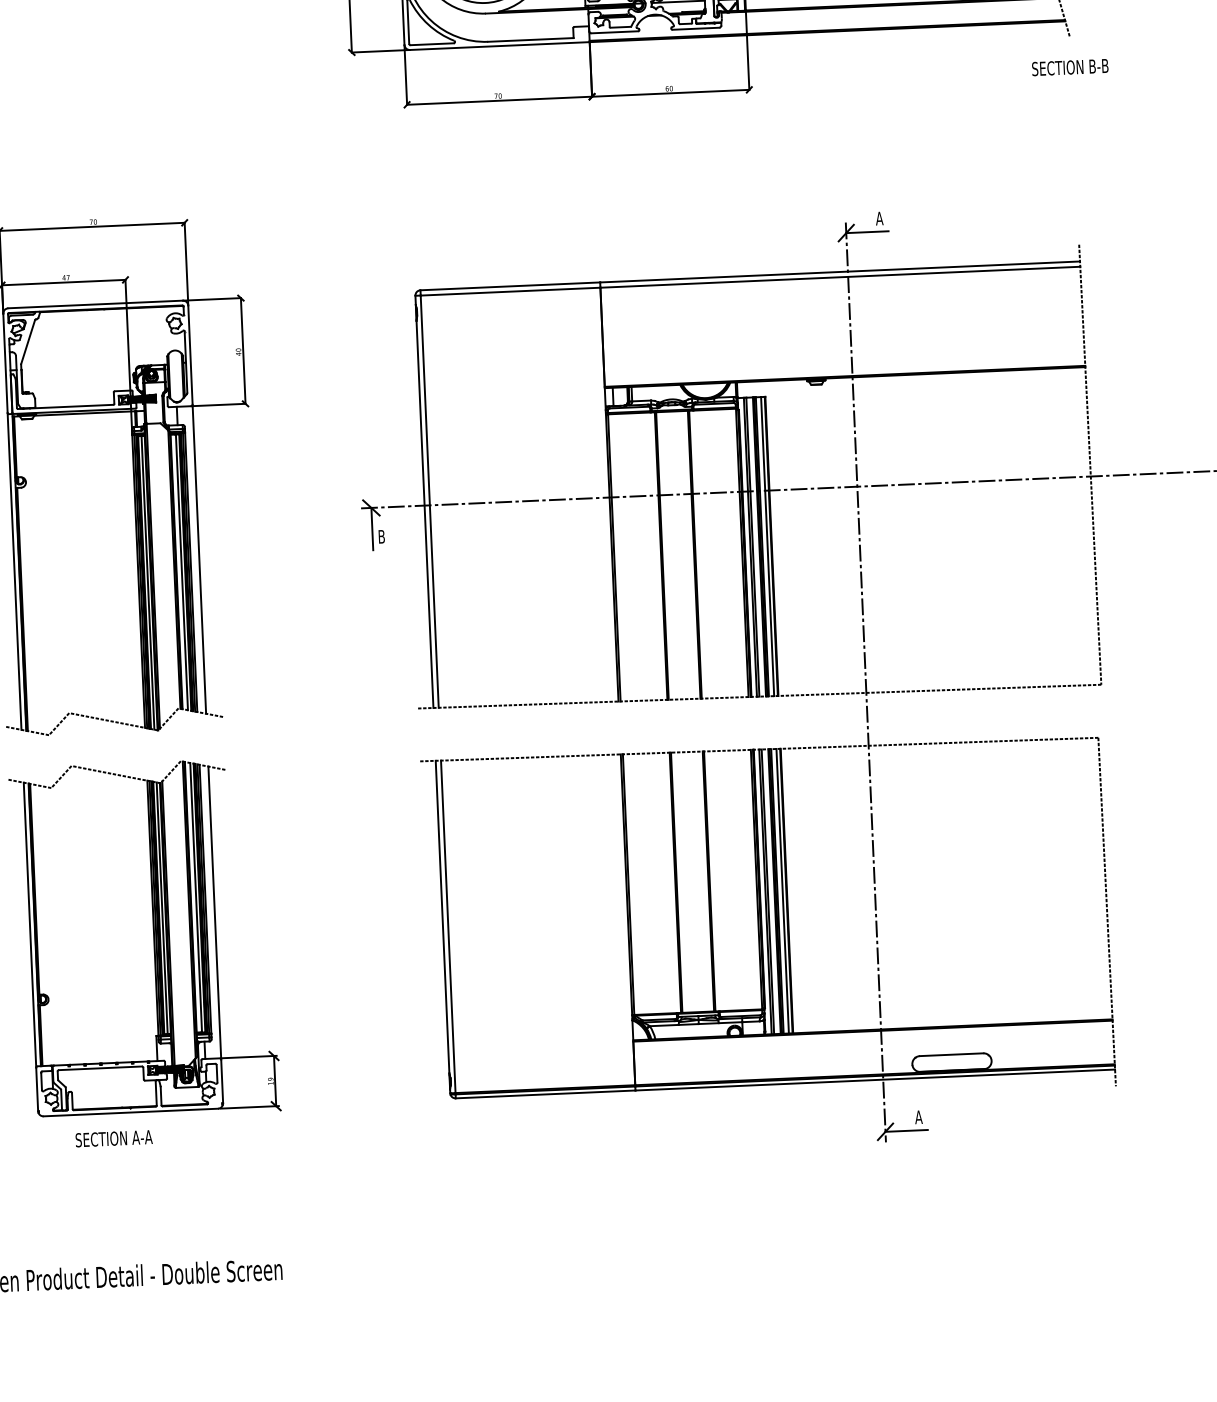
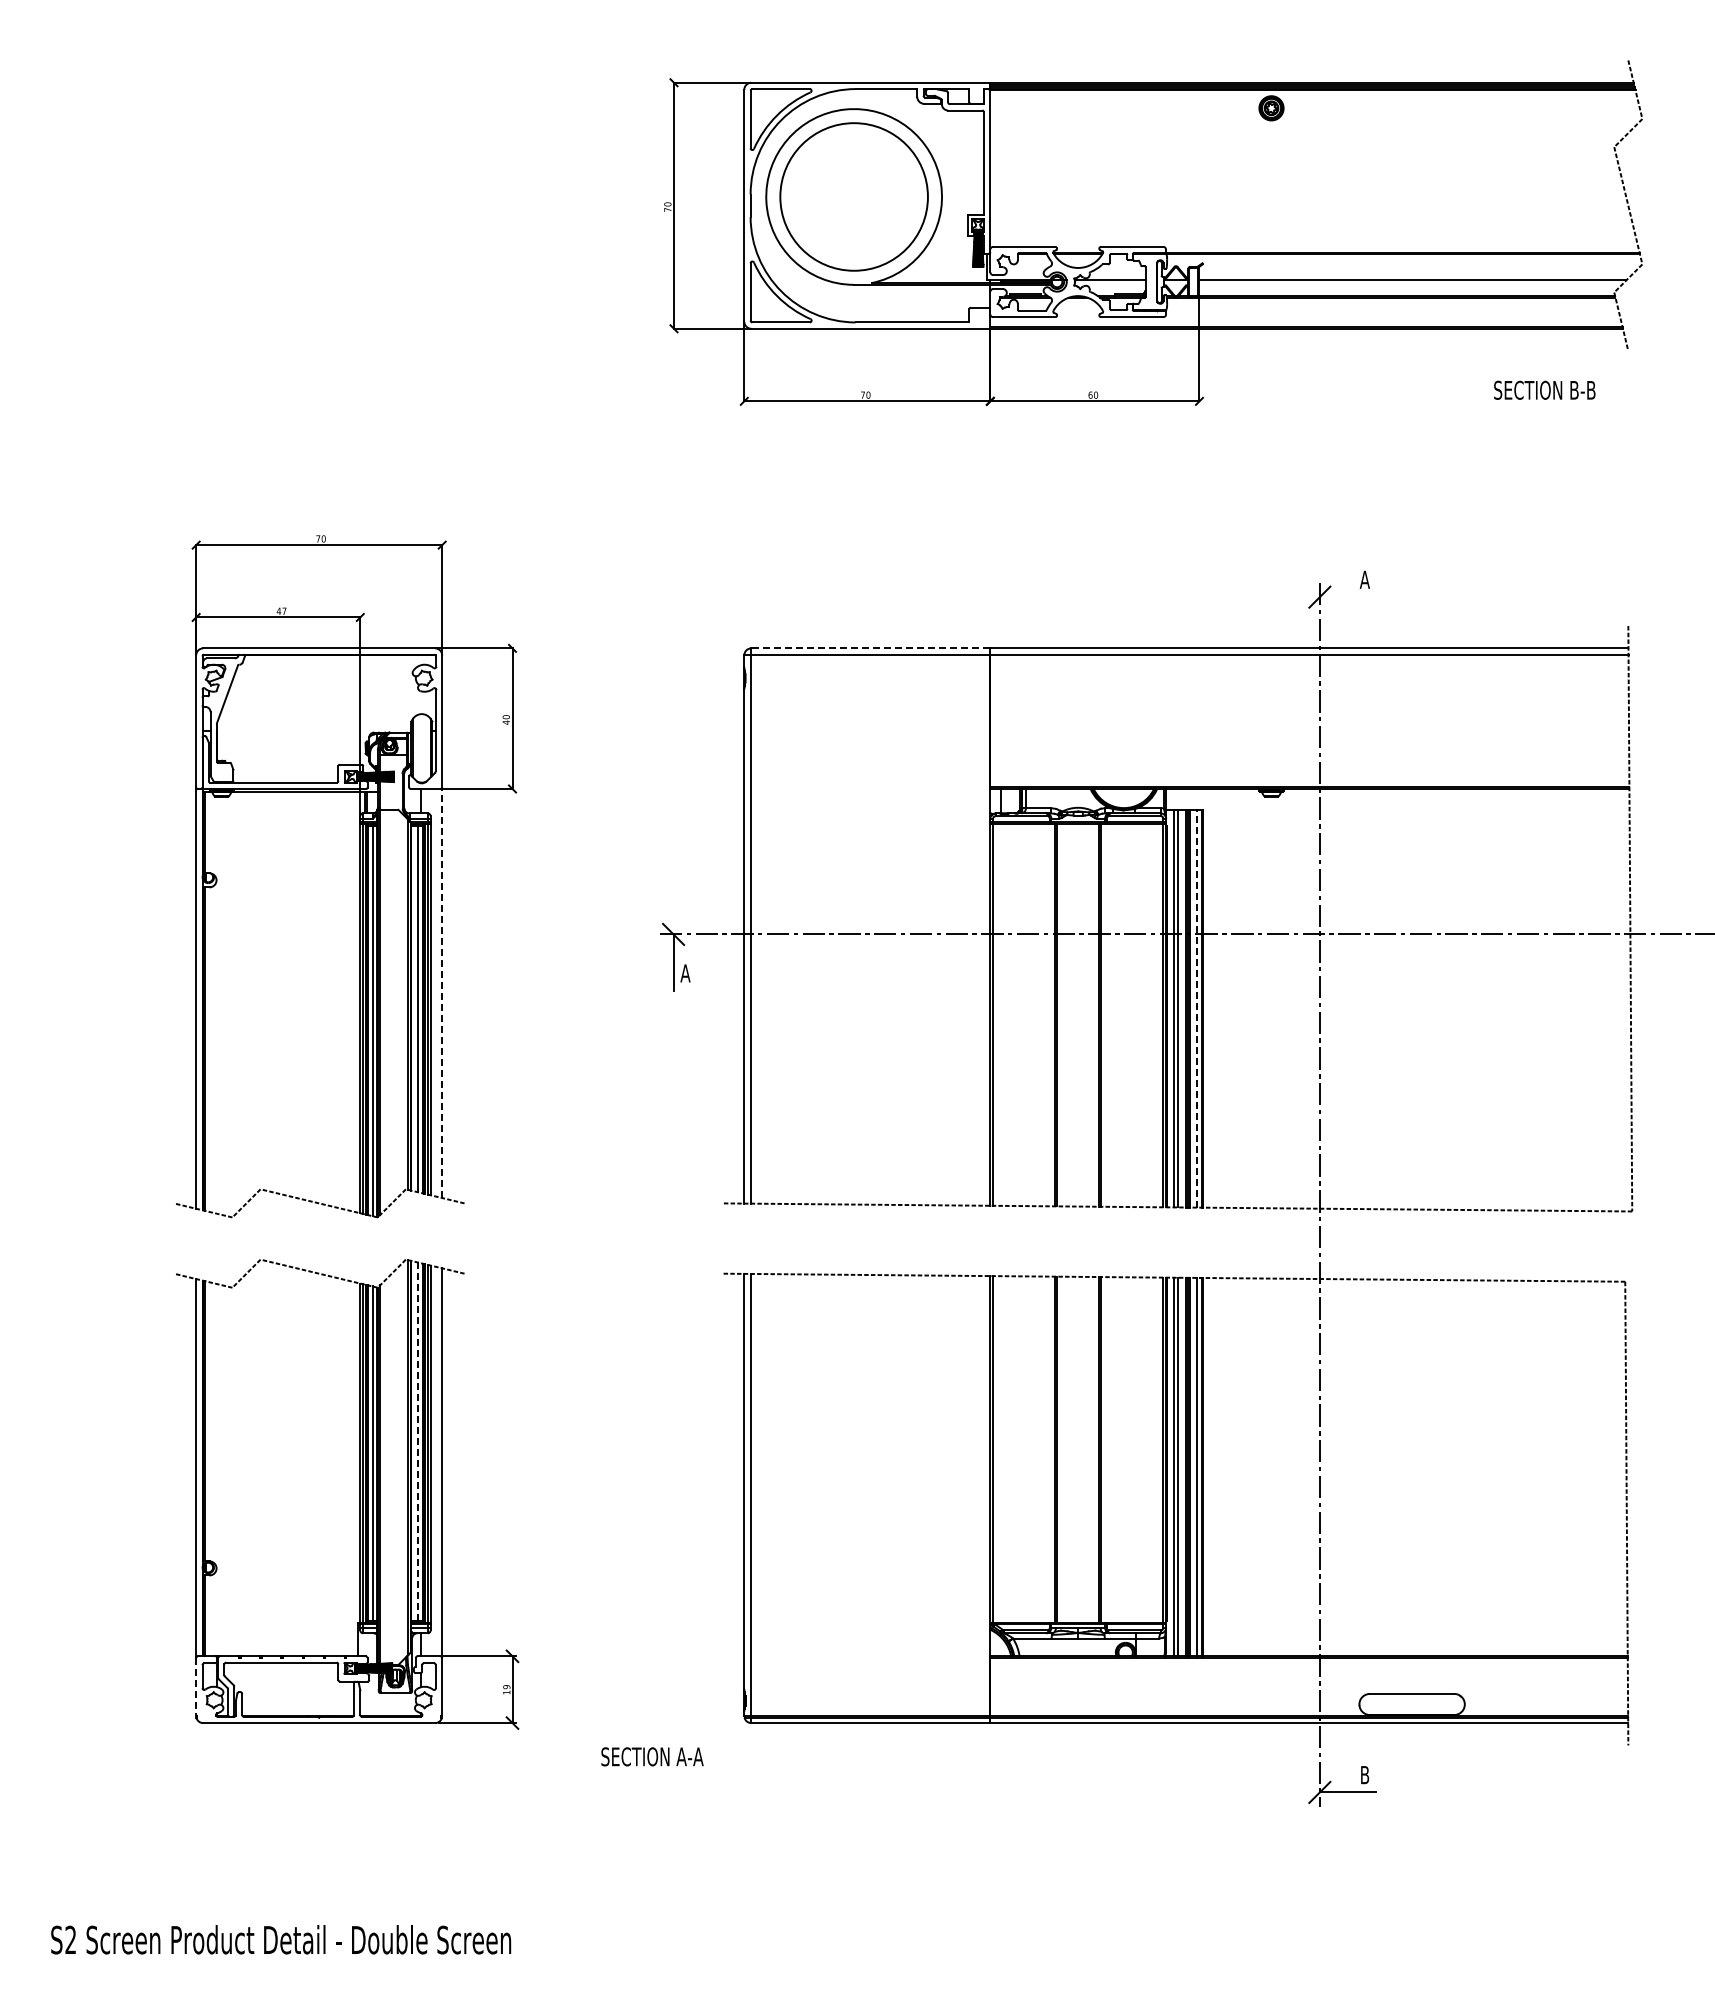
text: (1070, 66) -> (1544, 389), moved
line: (867, 232) -> (1347, 597), removed
line: (510, 286) -> (870, 648), solid -> dashed
text: (381, 536) -> (685, 973), B -> A
line: (767, 546) -> (1197, 1008), solid -> dashed
line: (199, 559) -> (442, 992), solid -> dashed
line: (196, 897) -> (418, 1441), solid -> dashed
line: (37, 1089) -> (196, 1687), solid -> dashed
text: (918, 1117) -> (1364, 1775), A -> B
text: (114, 1138) -> (652, 1756), moved

